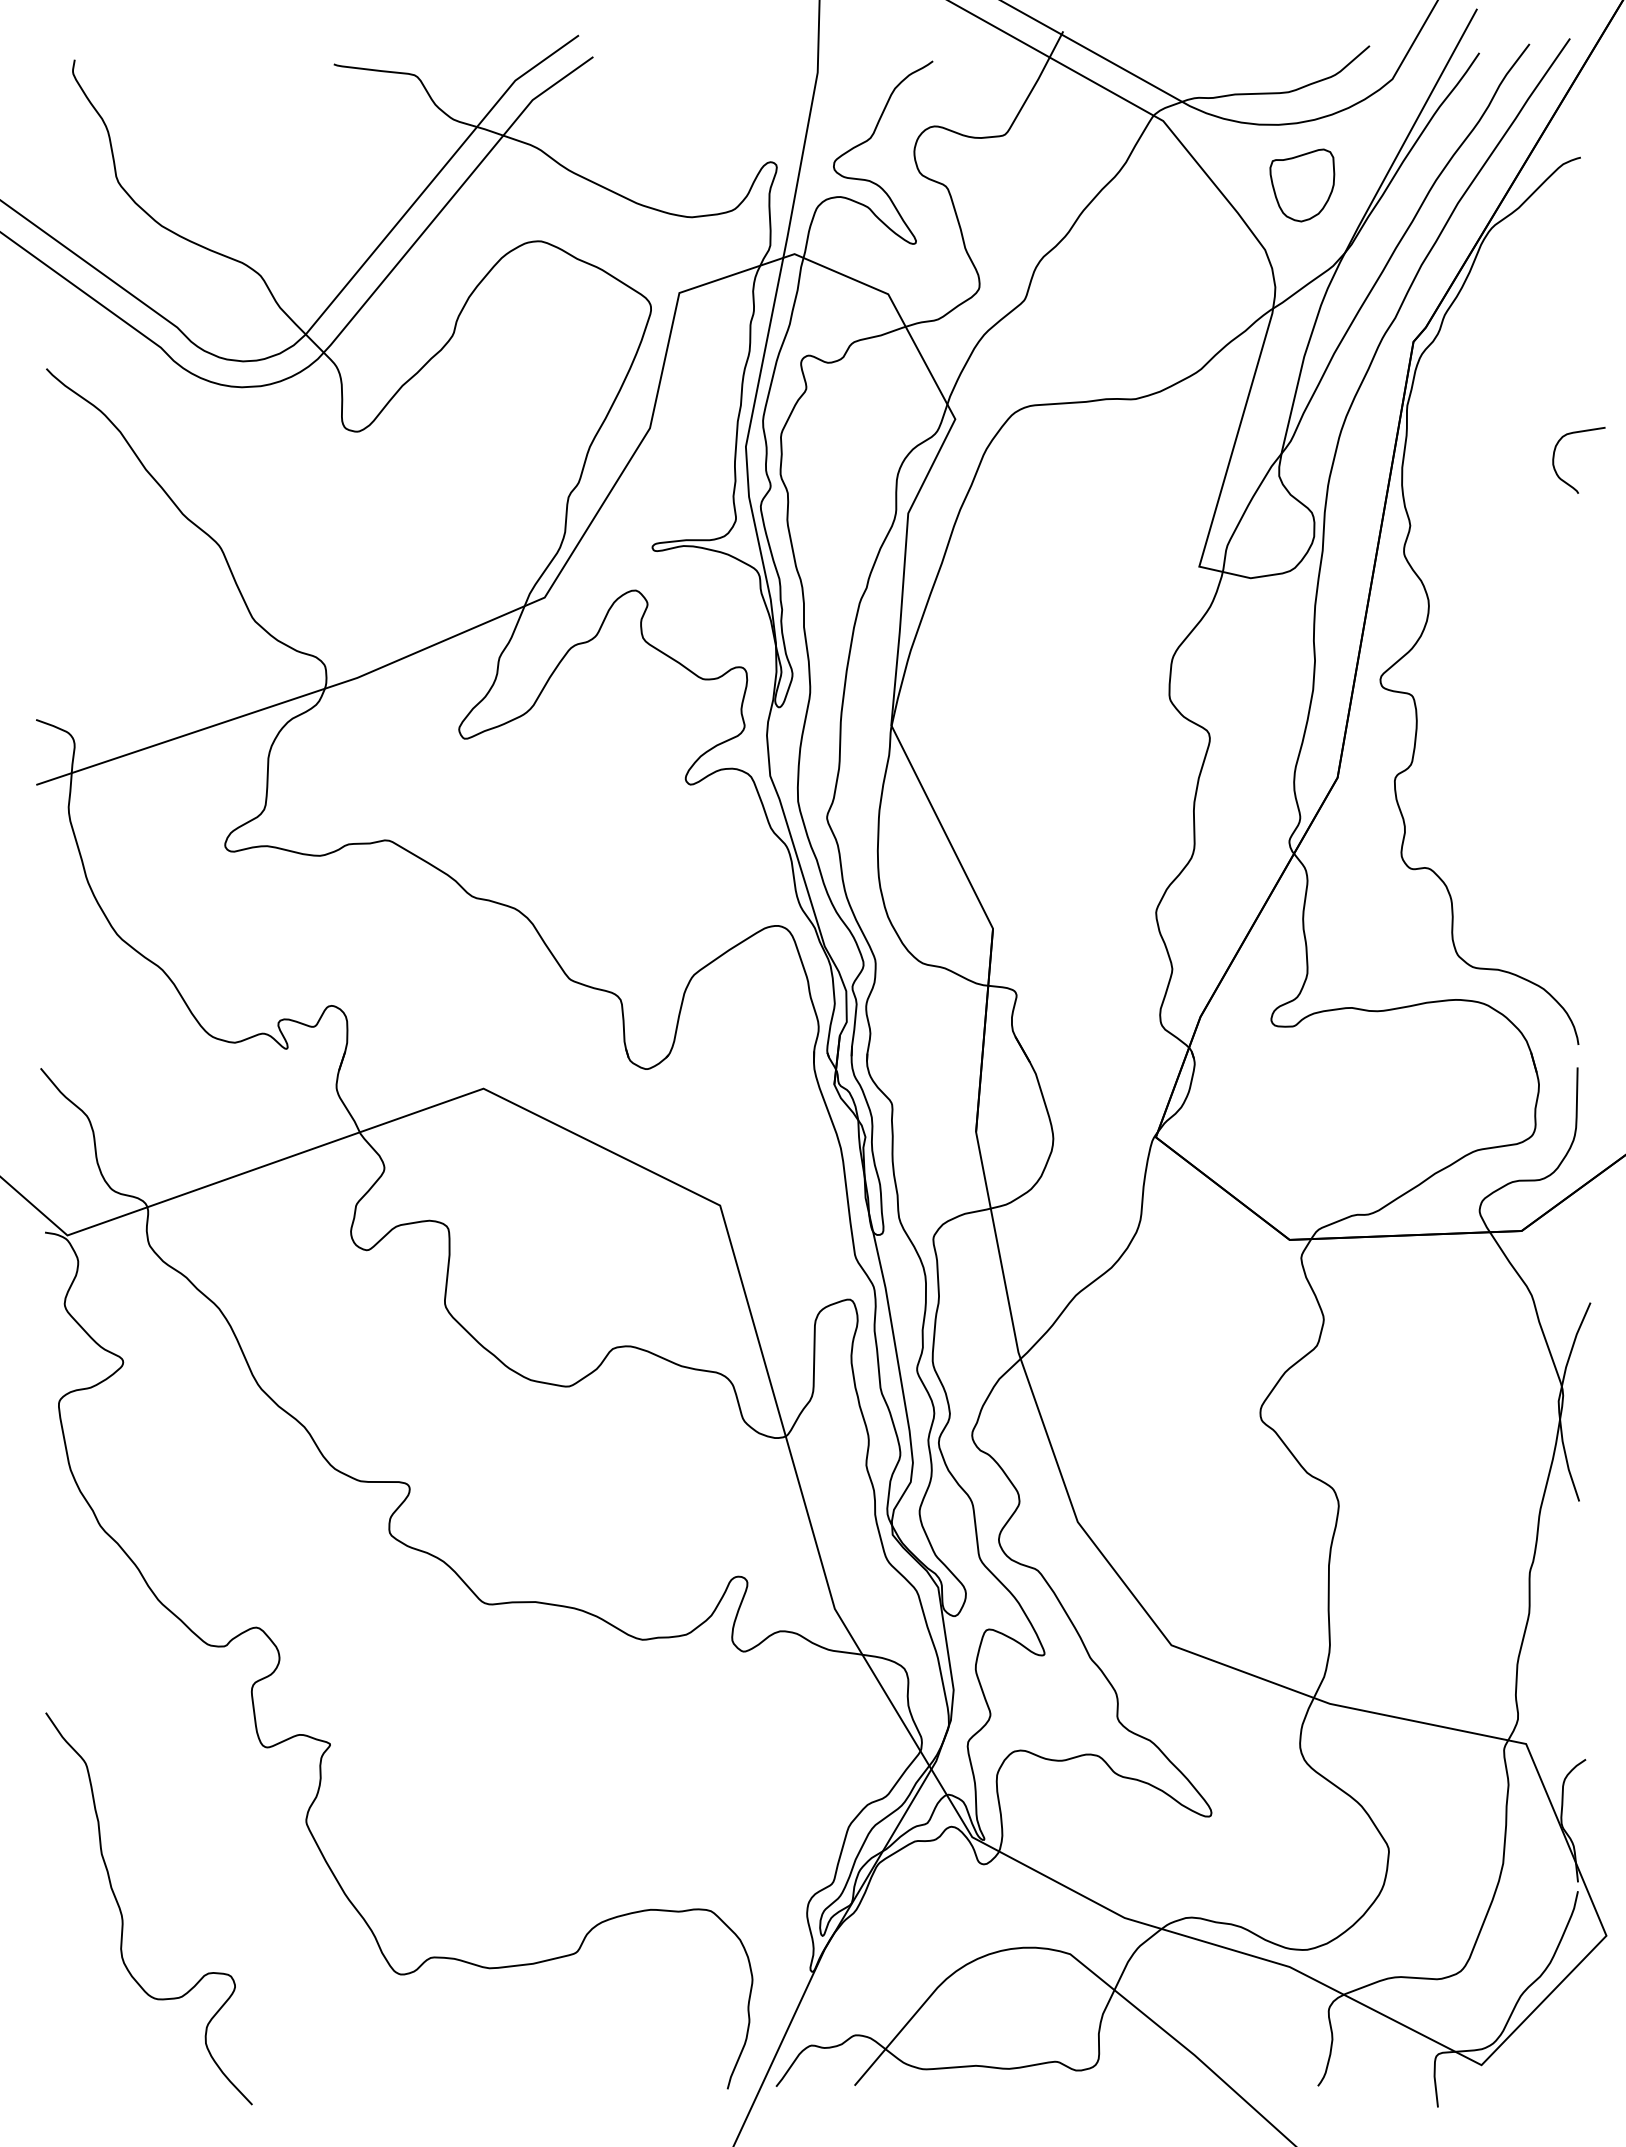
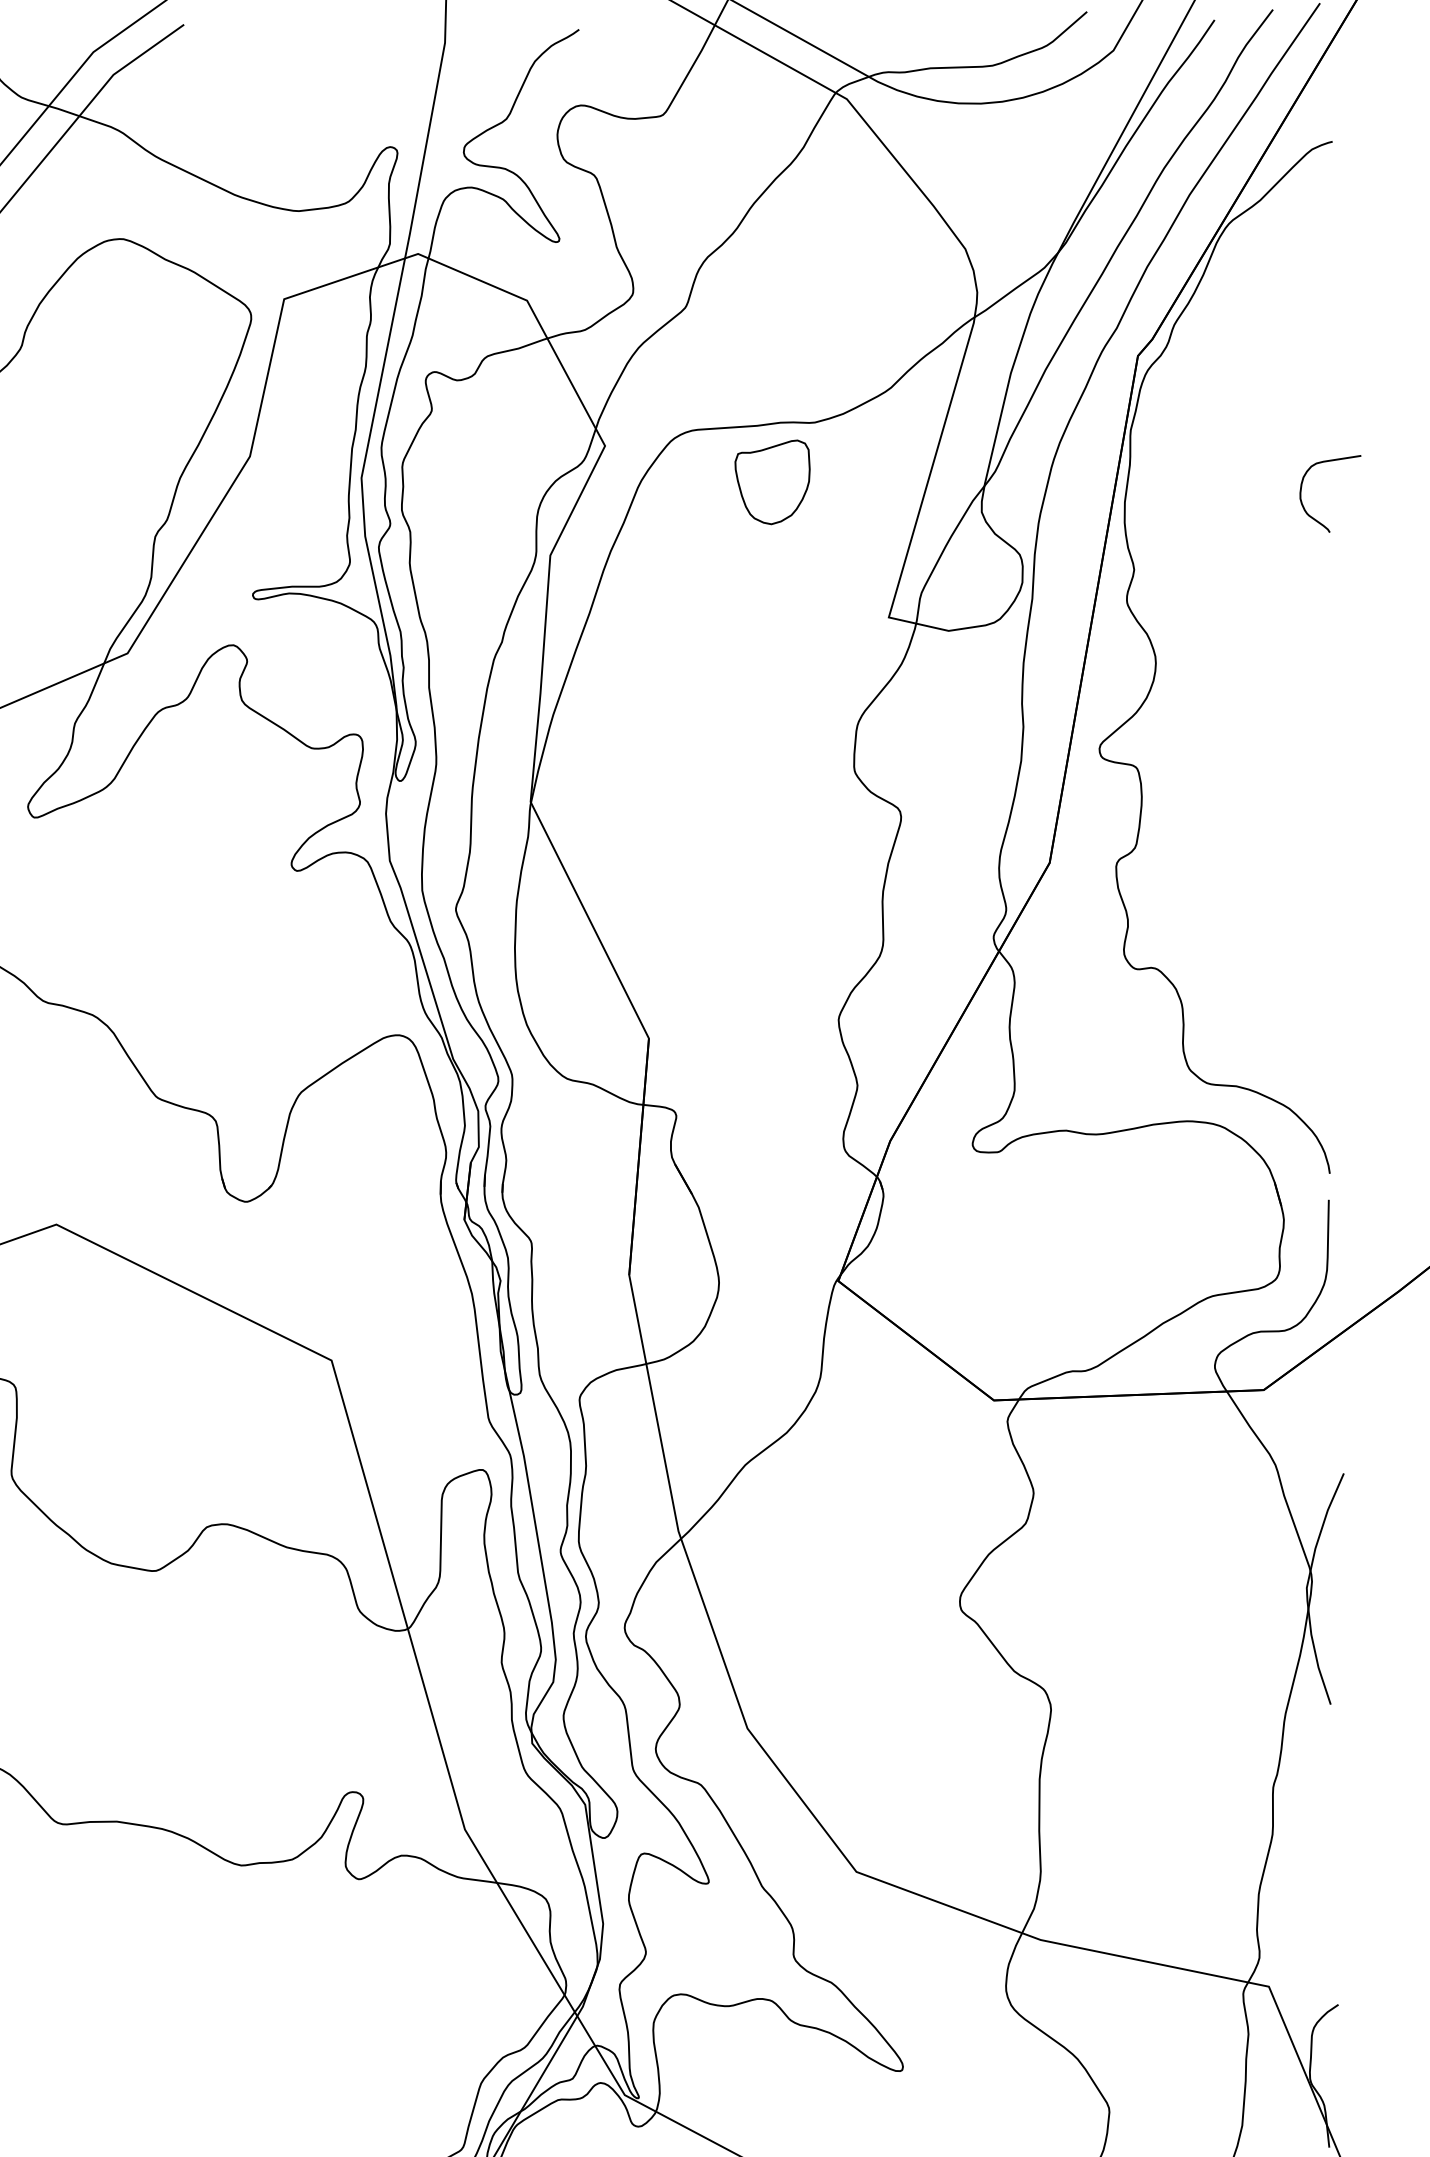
part: (1302, 185) -> (772, 482), moved

